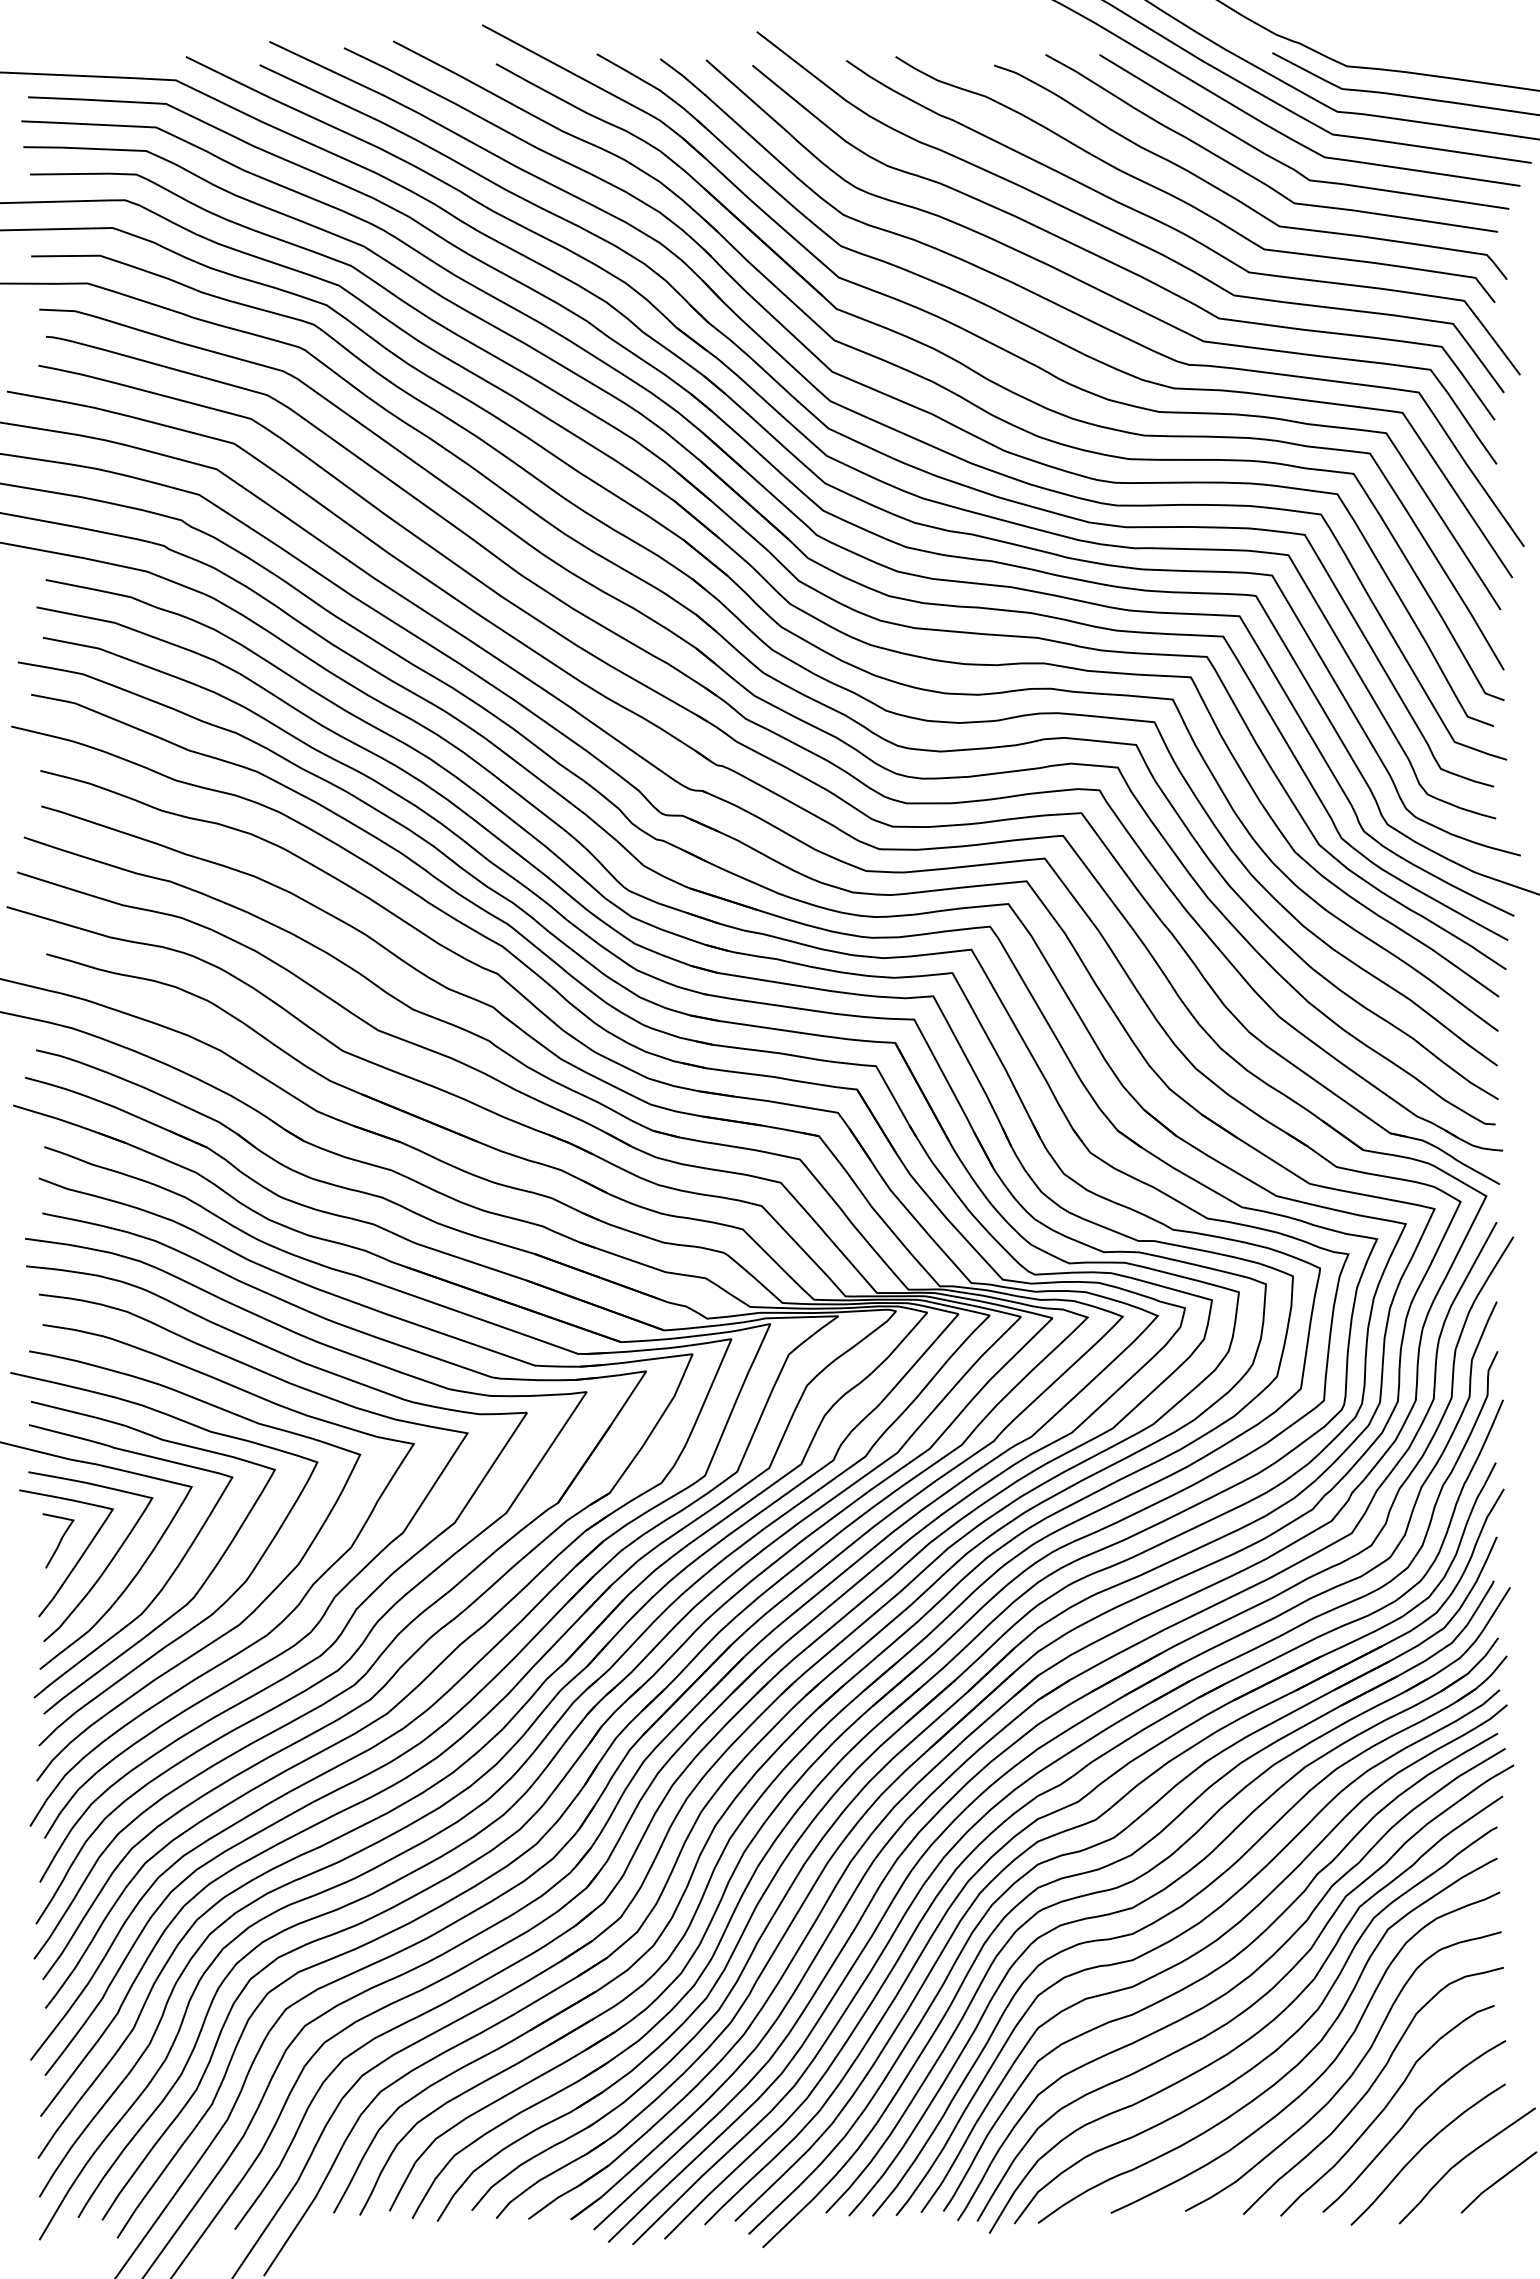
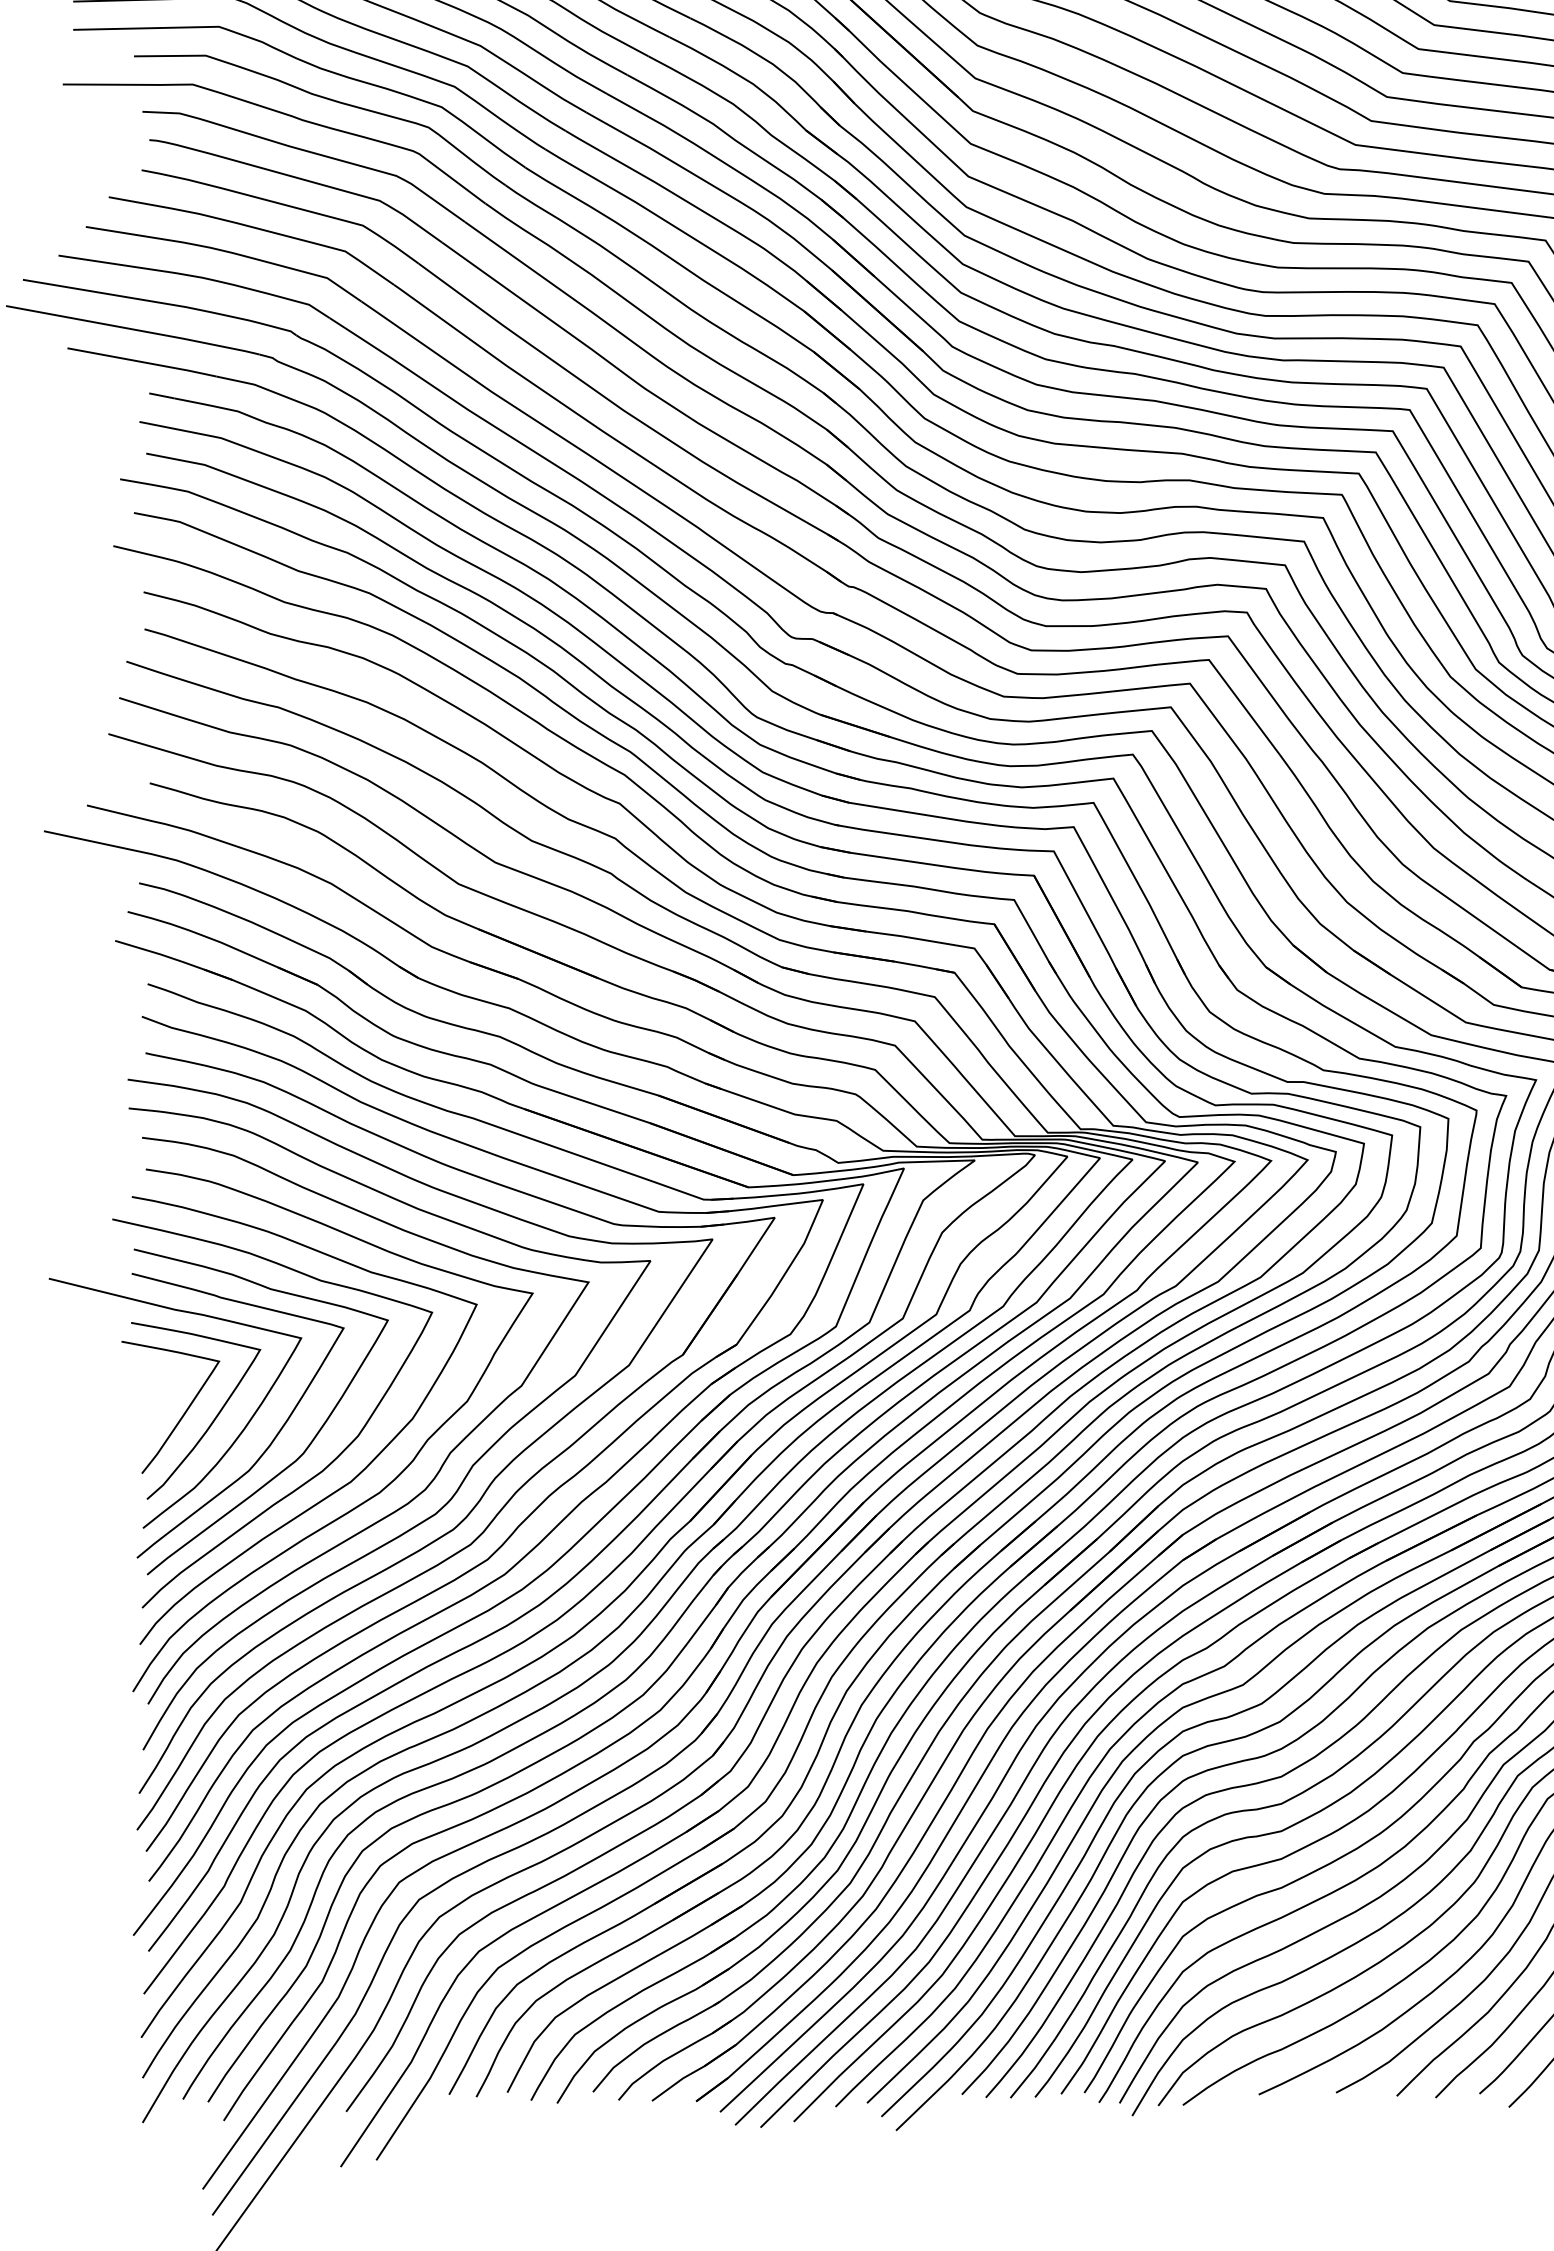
curve: (59, 1540) -> (163, 1394), removed

